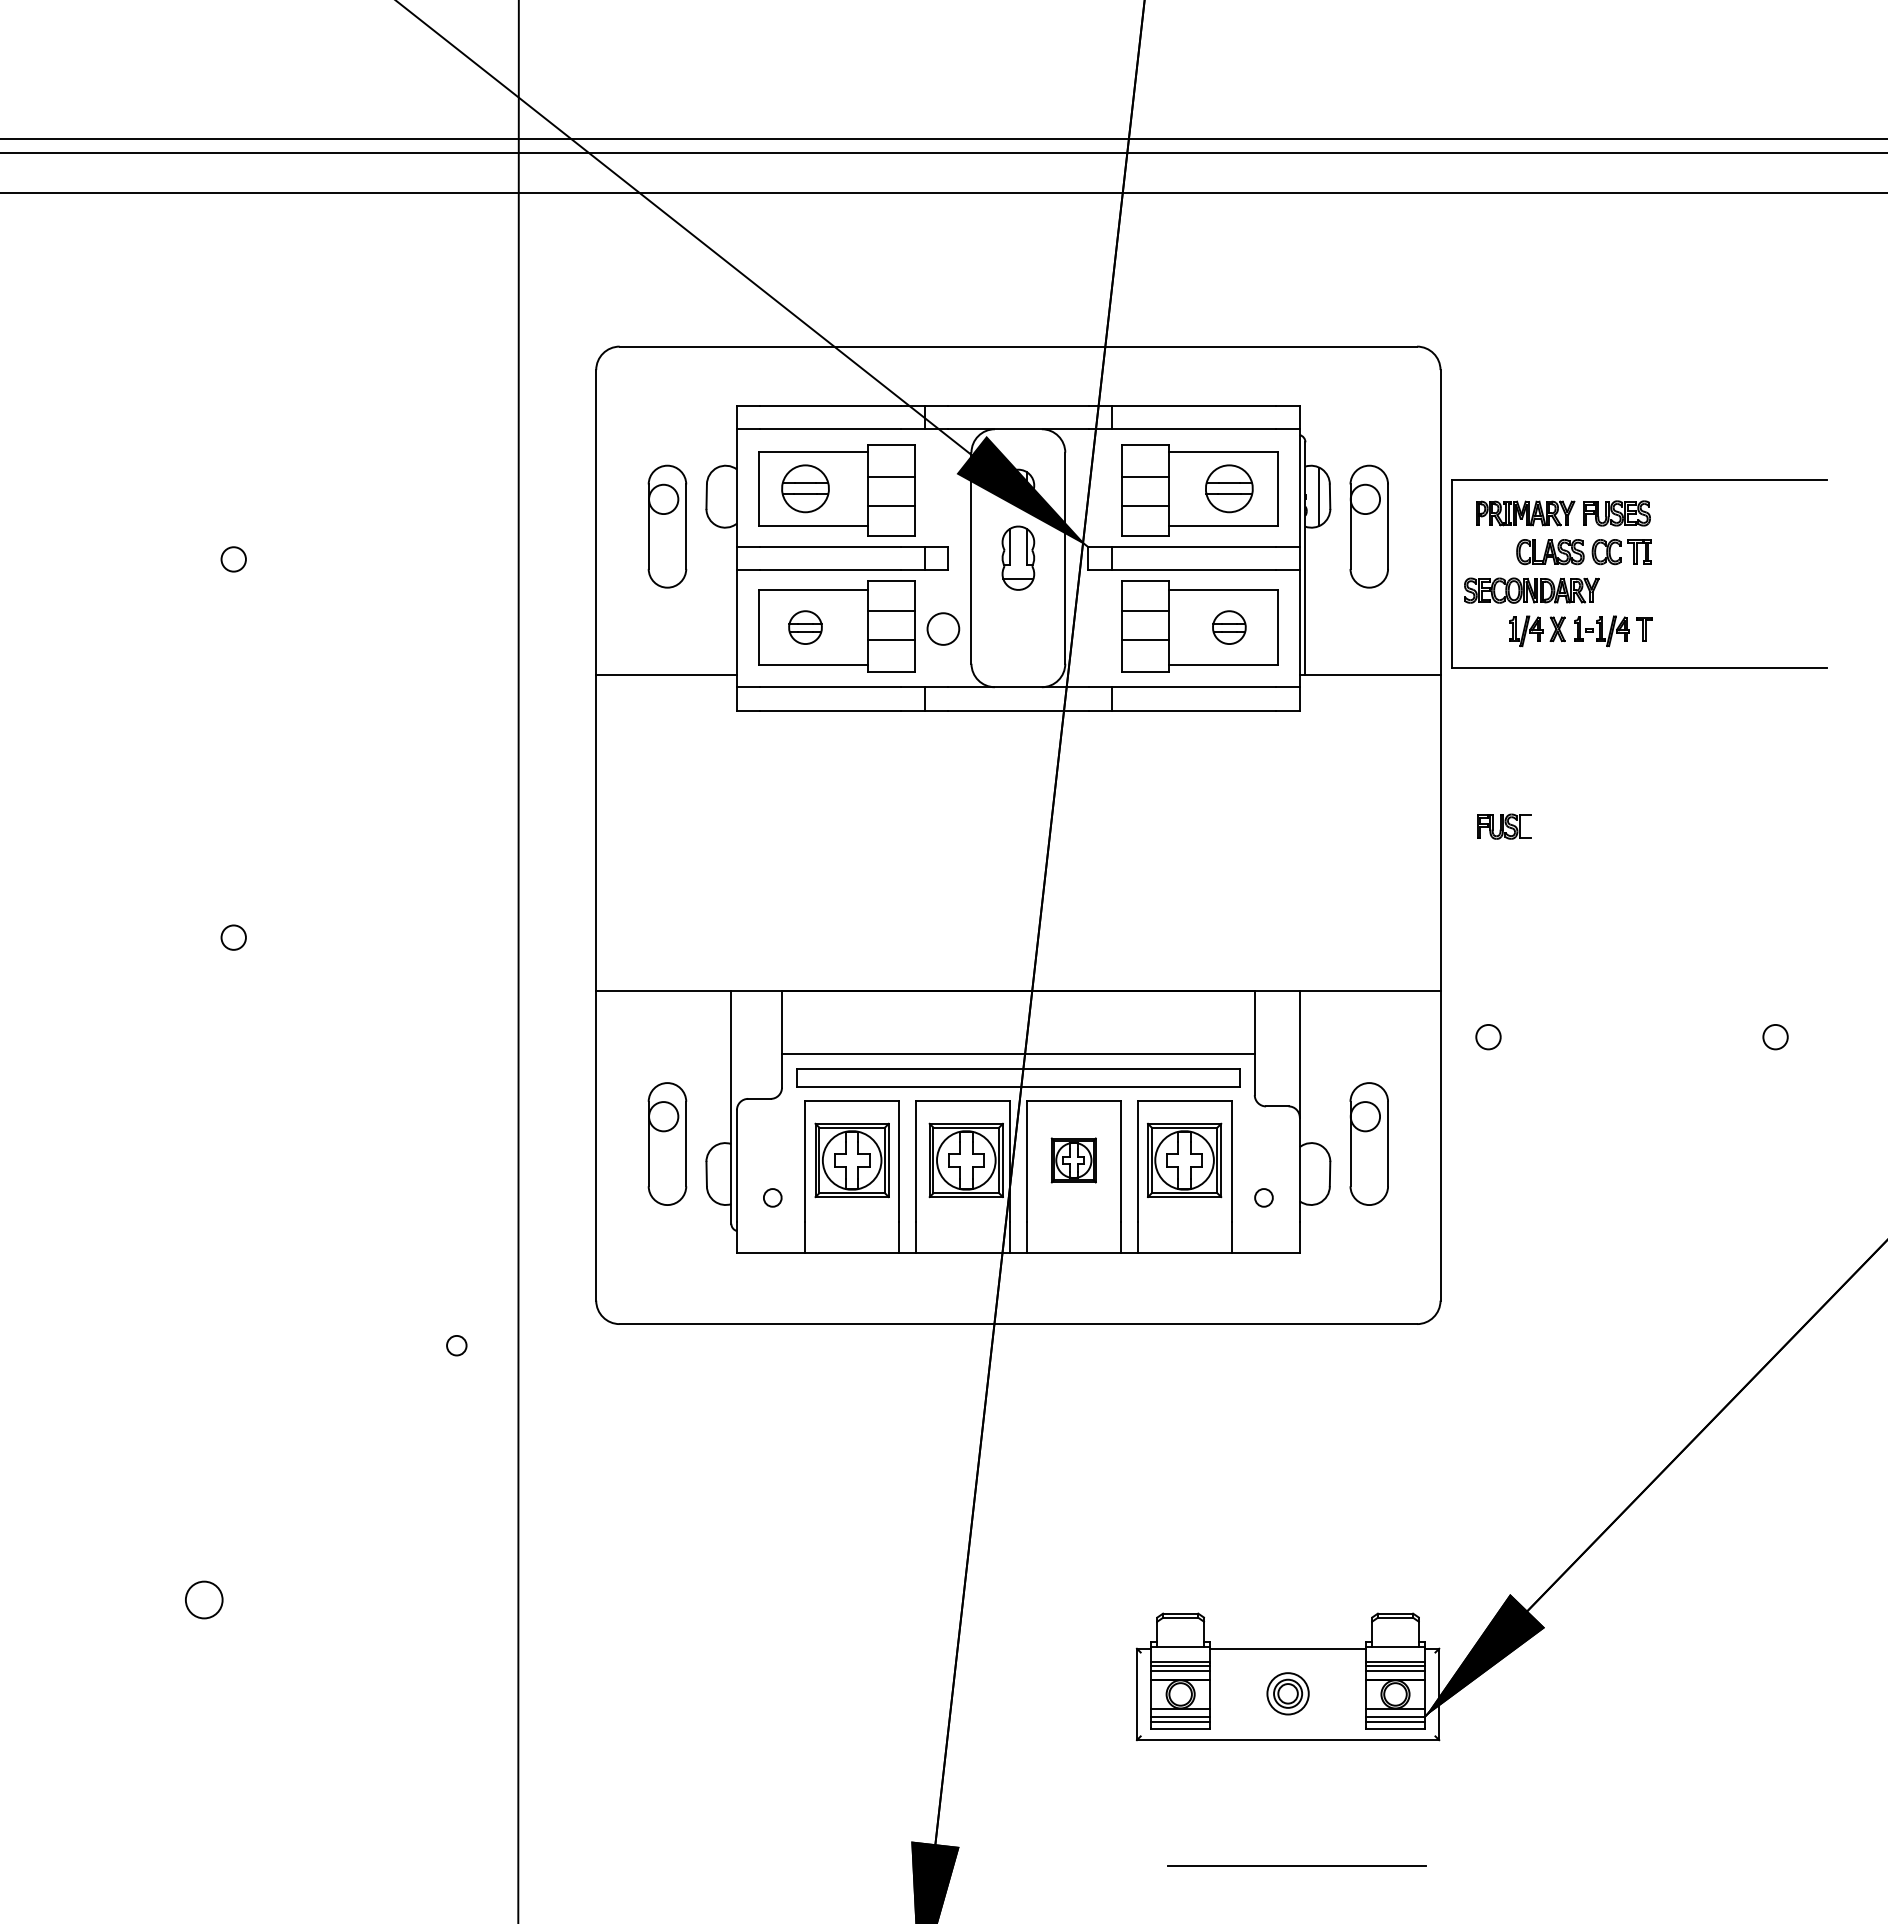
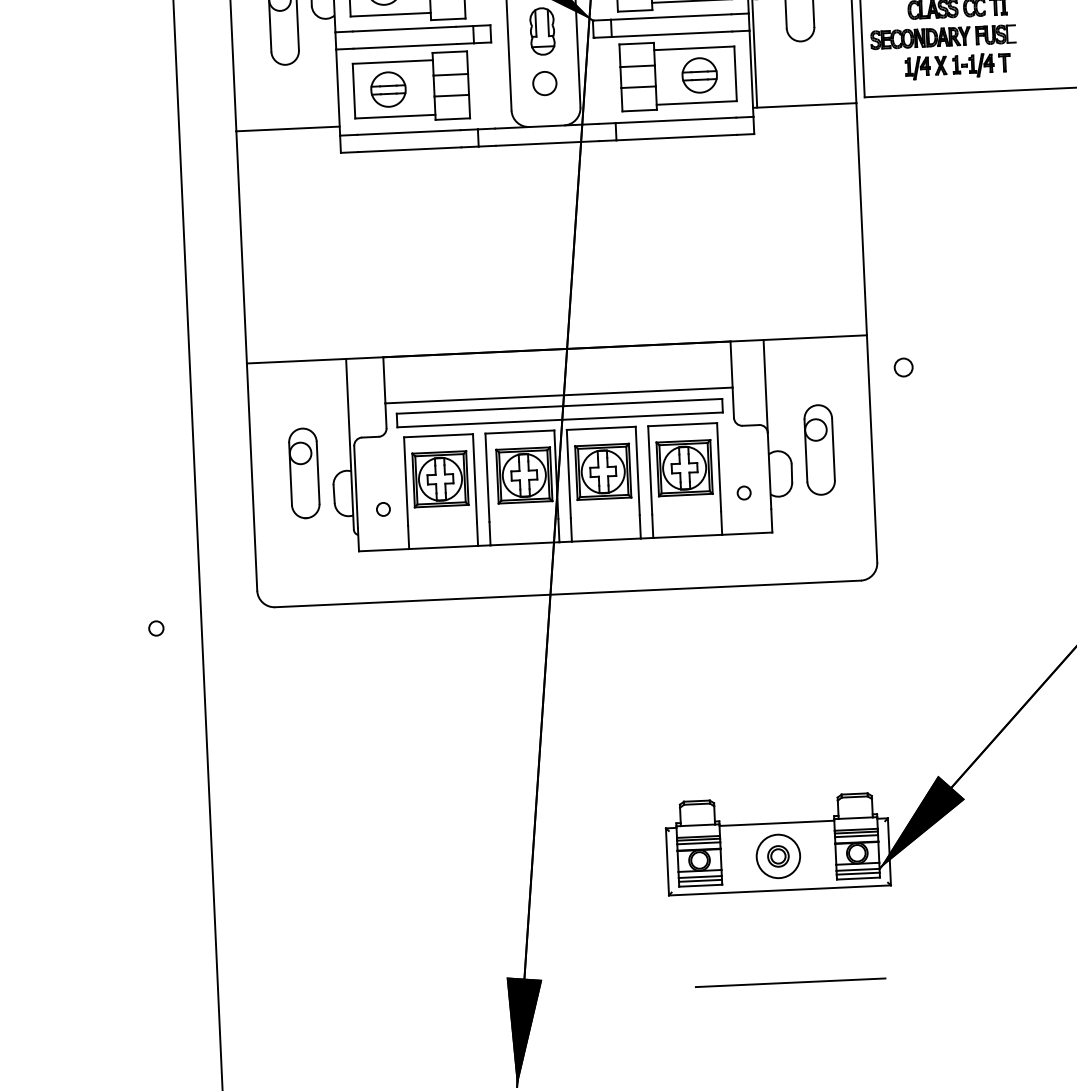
part: (805, 627) -> (388, 89), size x1.43
part: (1229, 627) -> (699, 75), size x1.43
circle: (943, 628) -> (544, 83), moved
part: (1504, 826) -> (996, 34), moved
part: (1073, 1160) -> (603, 471), size x1.67
circle: (1287, 1693) -> (777, 856), size x1.43

